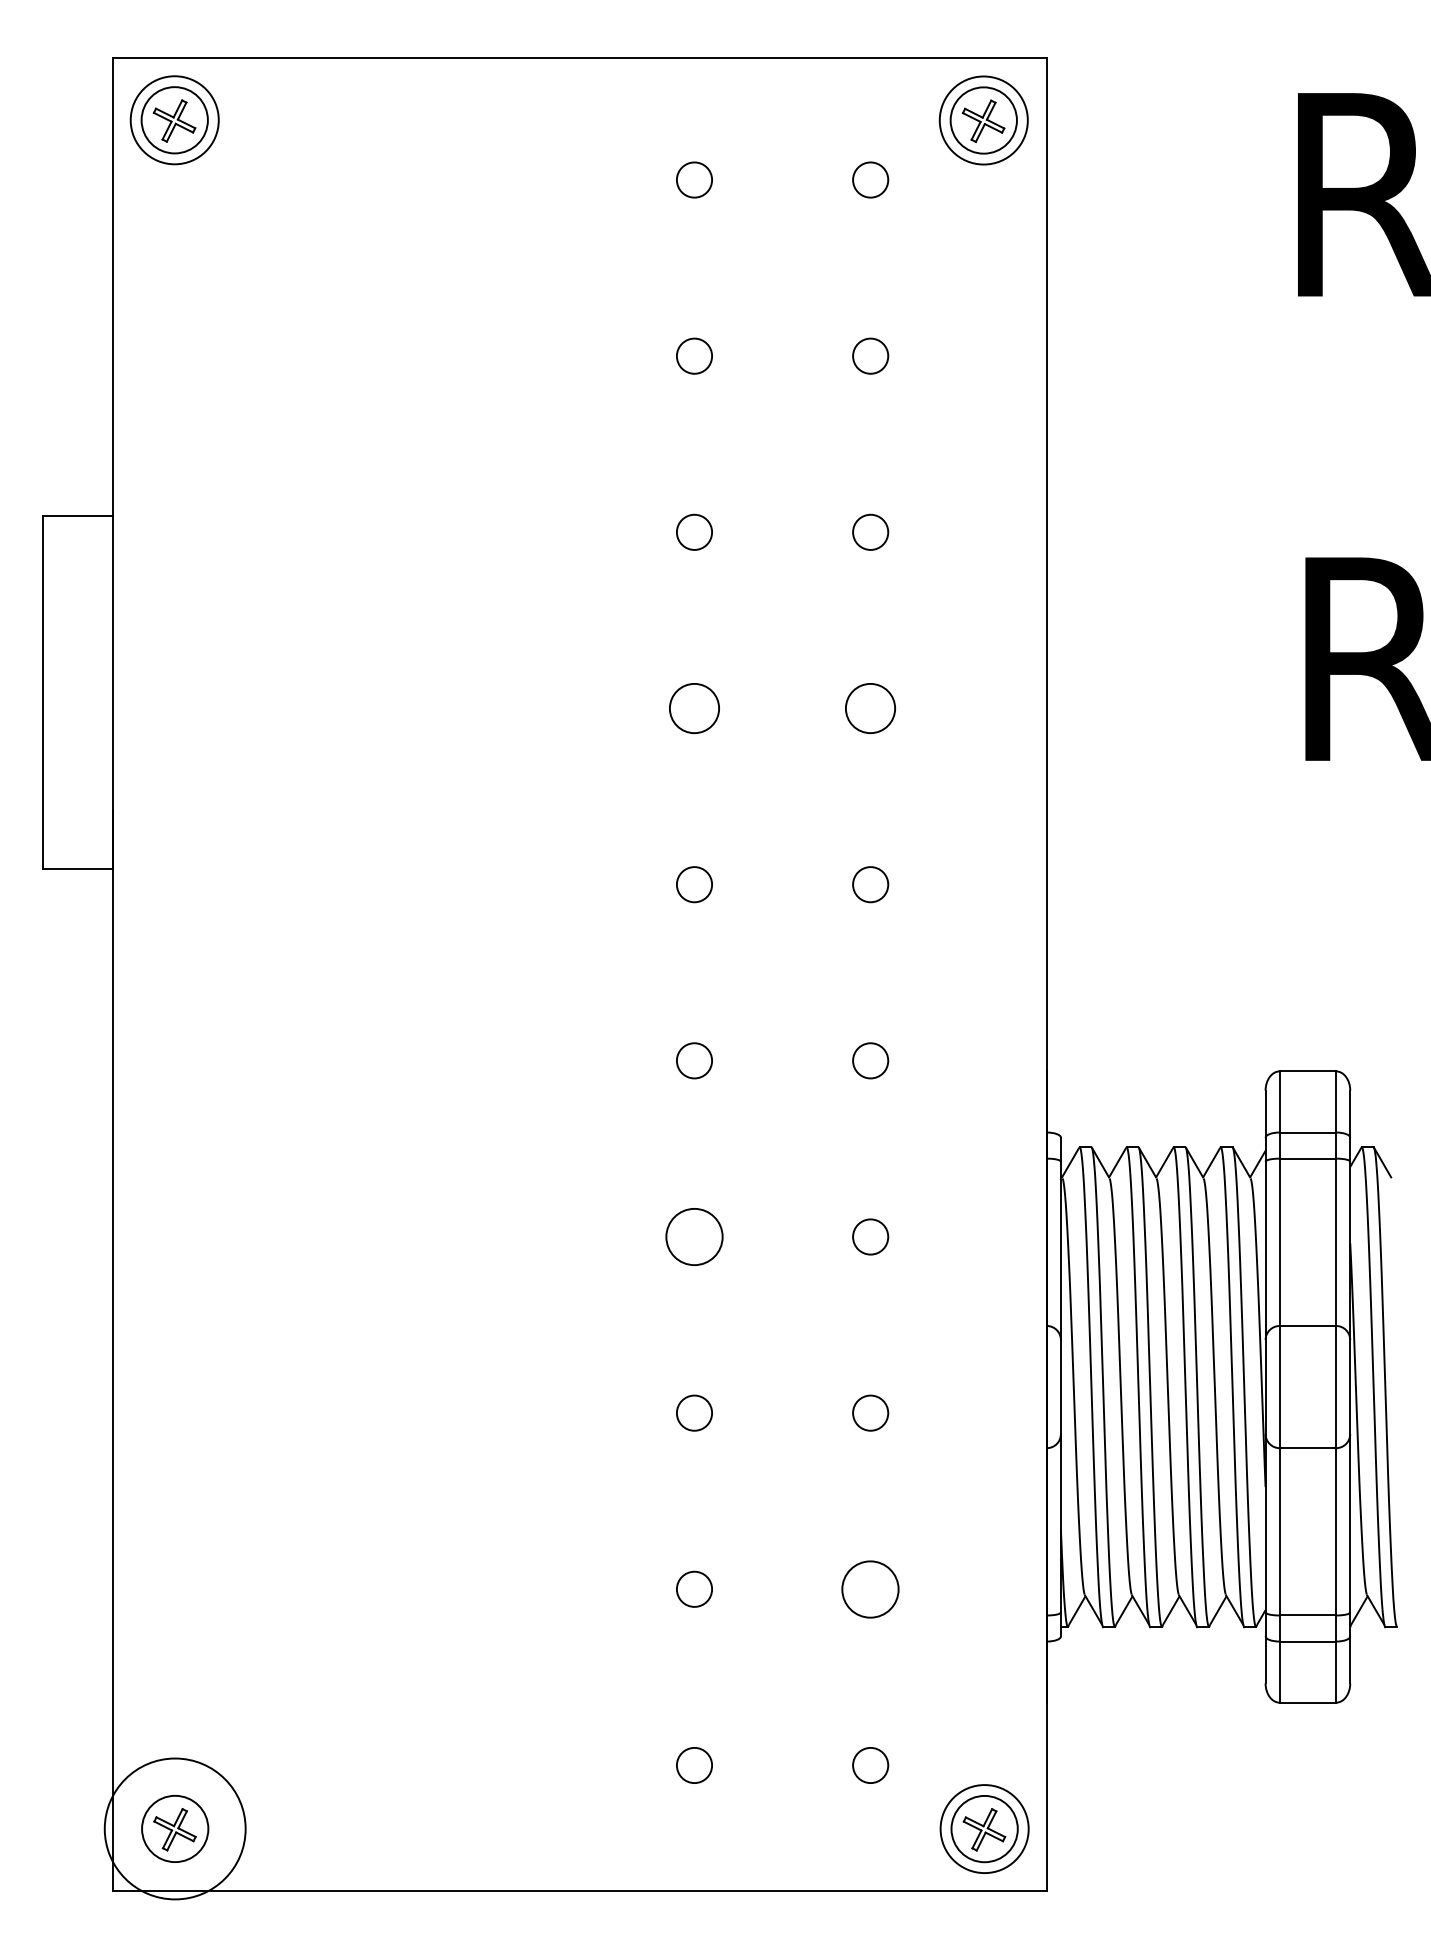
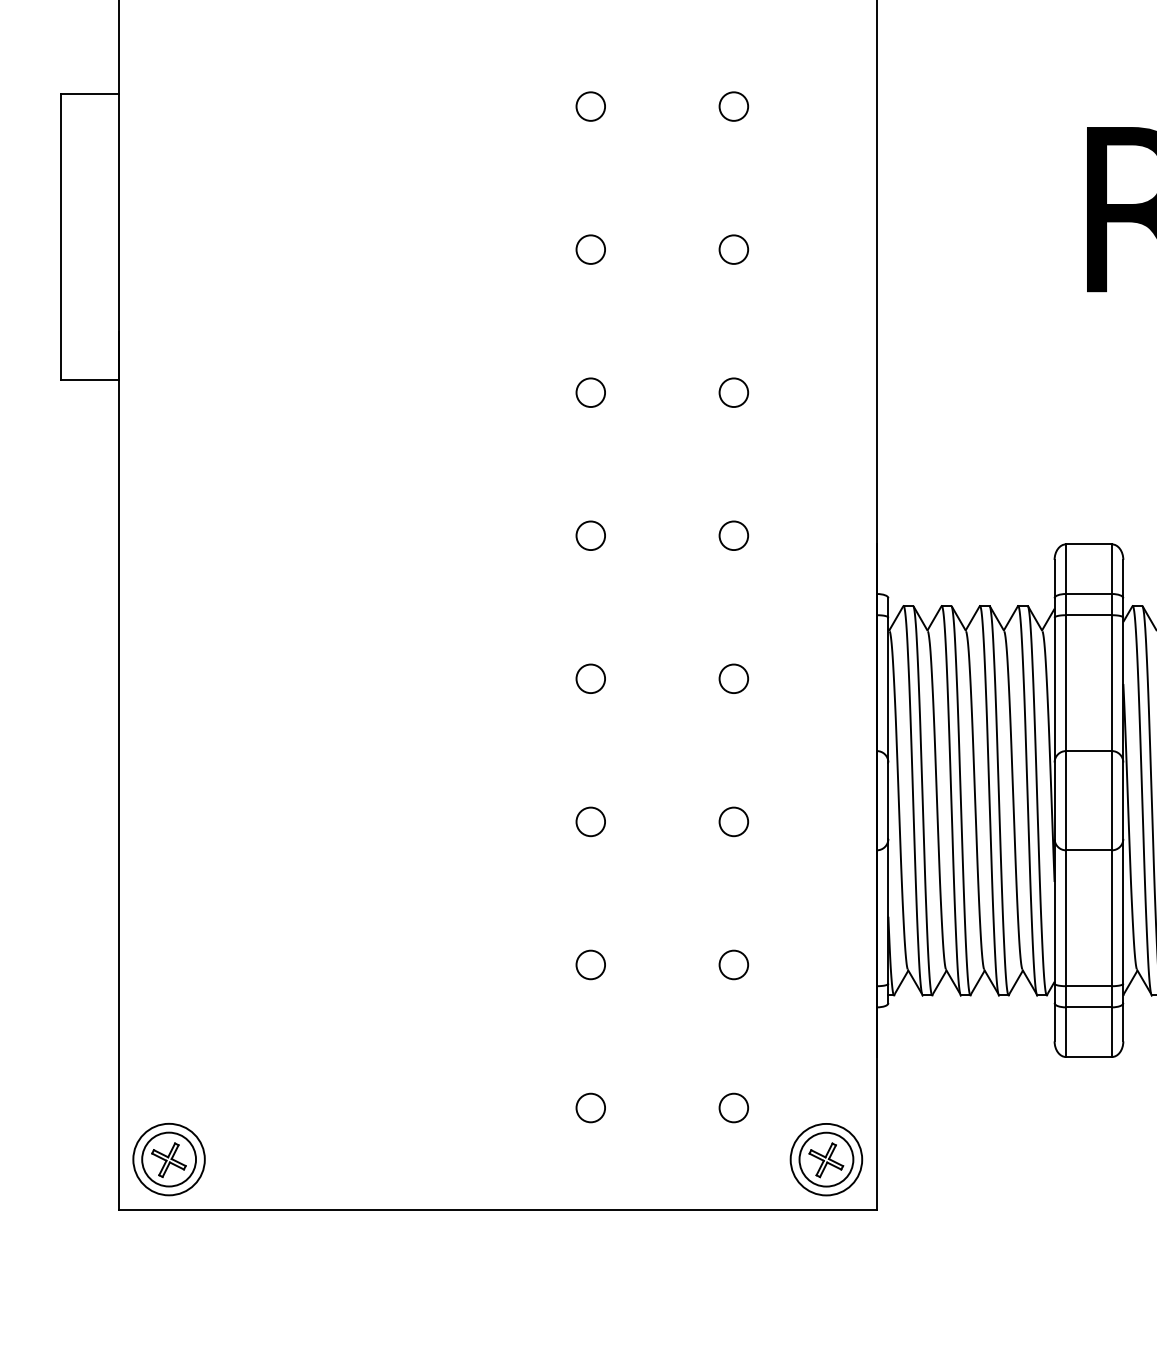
circle: (694, 708) -> (590, 249), size x0.71
circle: (870, 708) -> (733, 249), size x0.71
circle: (694, 1236) -> (590, 678), size x0.62
circle: (870, 1588) -> (733, 964), size x0.62
circle: (175, 1828) -> (169, 1159), size x0.62

